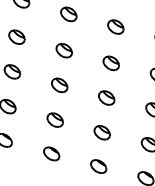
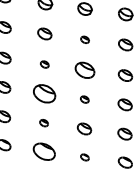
part: (115, 26) -> (84, 39), size x0.6
part: (64, 50) -> (44, 64), size x0.6
part: (110, 63) -> (84, 70), size x1.4
part: (58, 84) -> (43, 93), size x1.6
part: (106, 97) -> (84, 99), size x0.6
part: (54, 119) -> (43, 122), size x0.6
part: (51, 153) -> (44, 151), size x1.6
part: (98, 166) -> (84, 157), size x0.6

